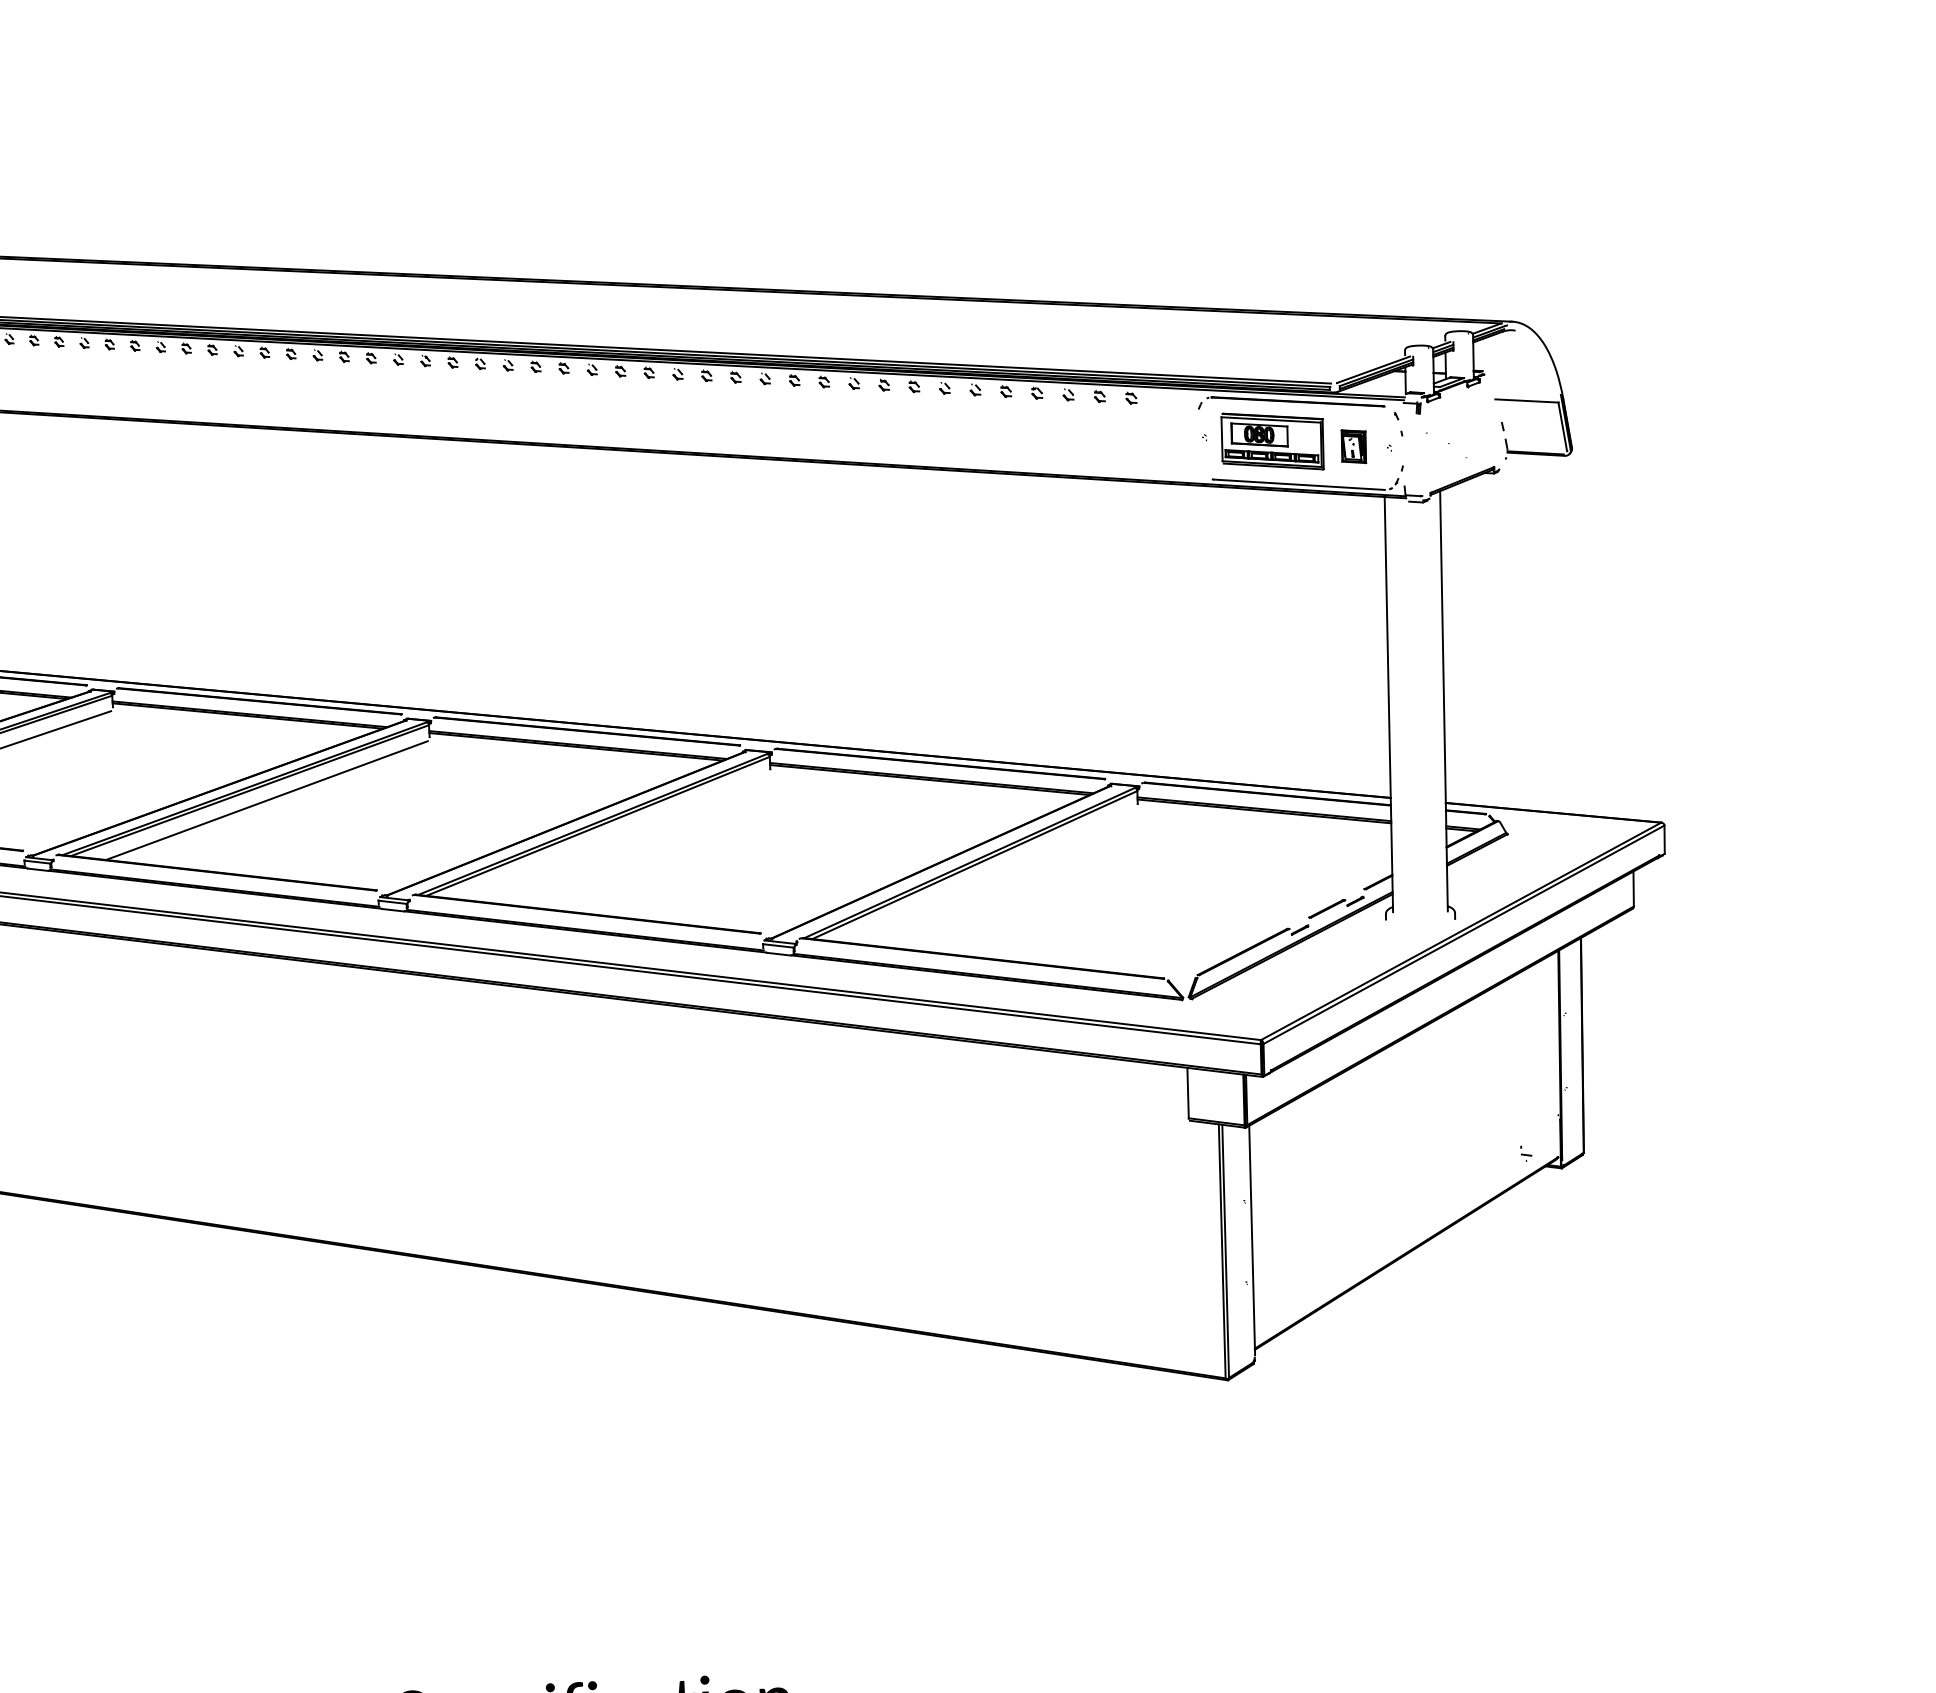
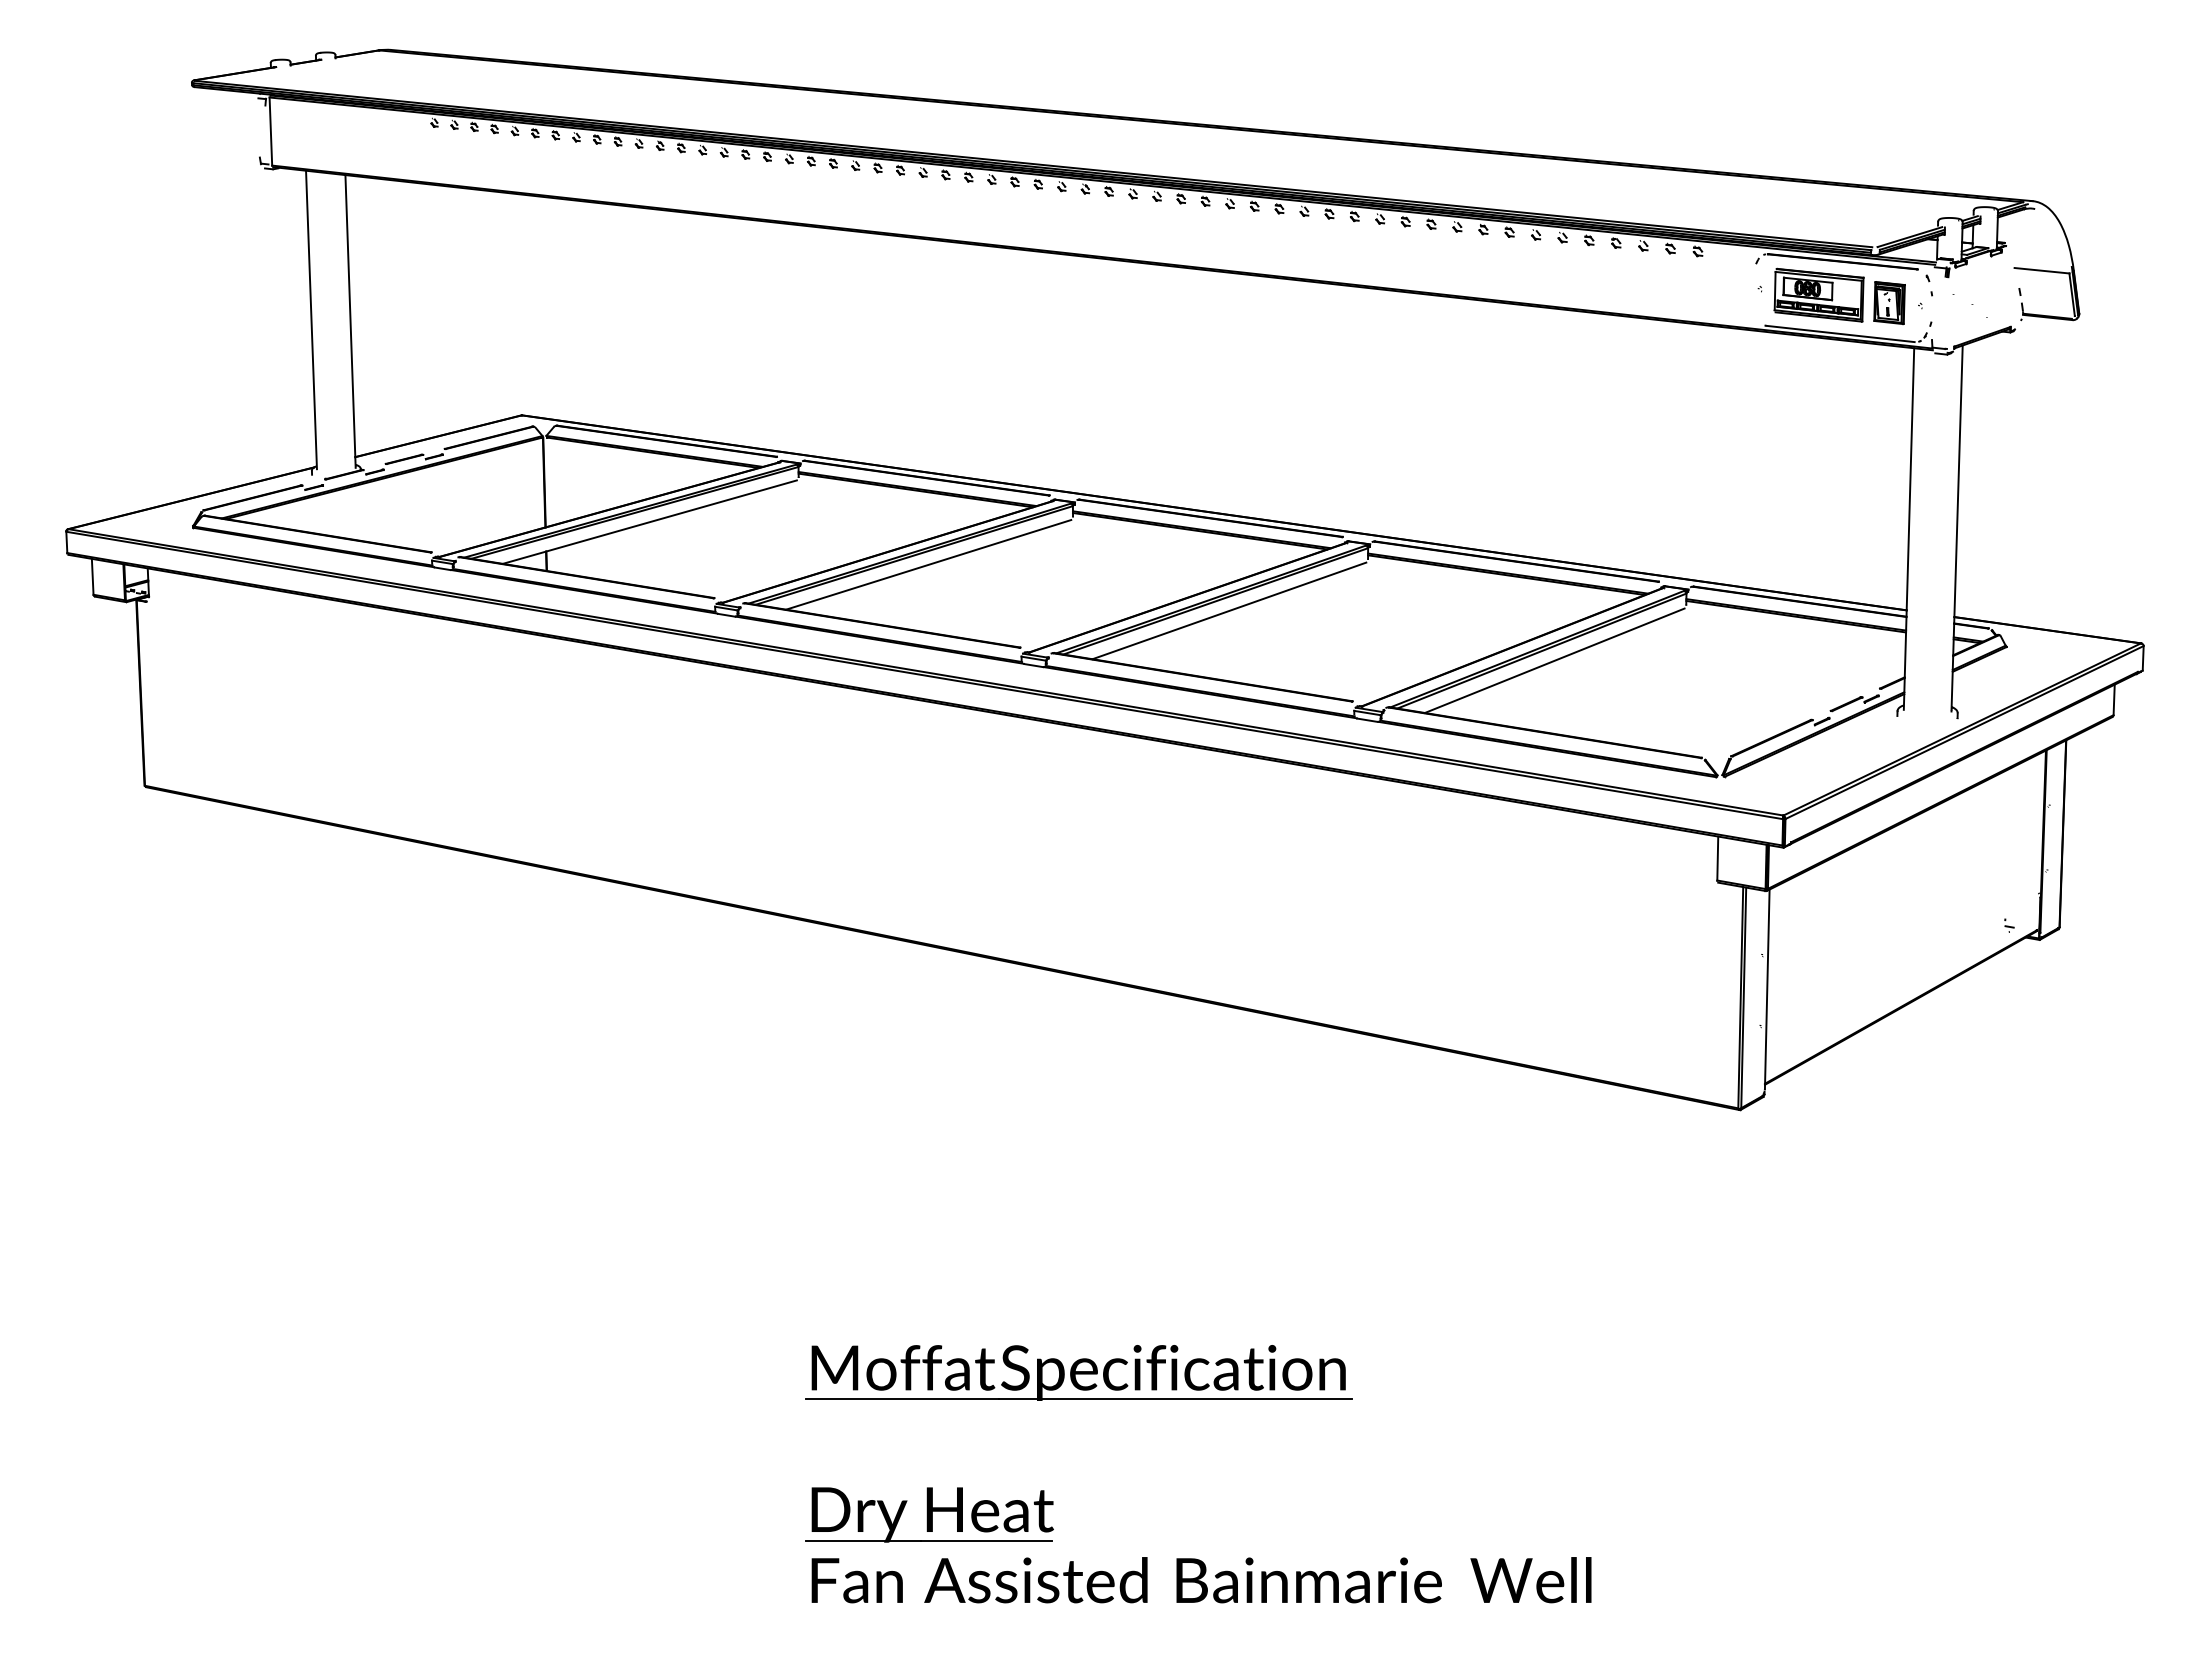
part: (1353, 447) -> (1889, 303), size x1.43
line: (614, 836) -> (1229, 610), added
line: (989, 875) -> (1554, 660), added

